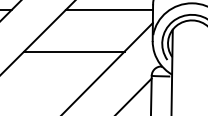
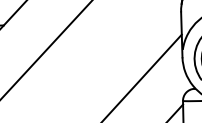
line: (109, 9) -> (126, 19), removed
line: (74, 51) -> (84, 74), removed

